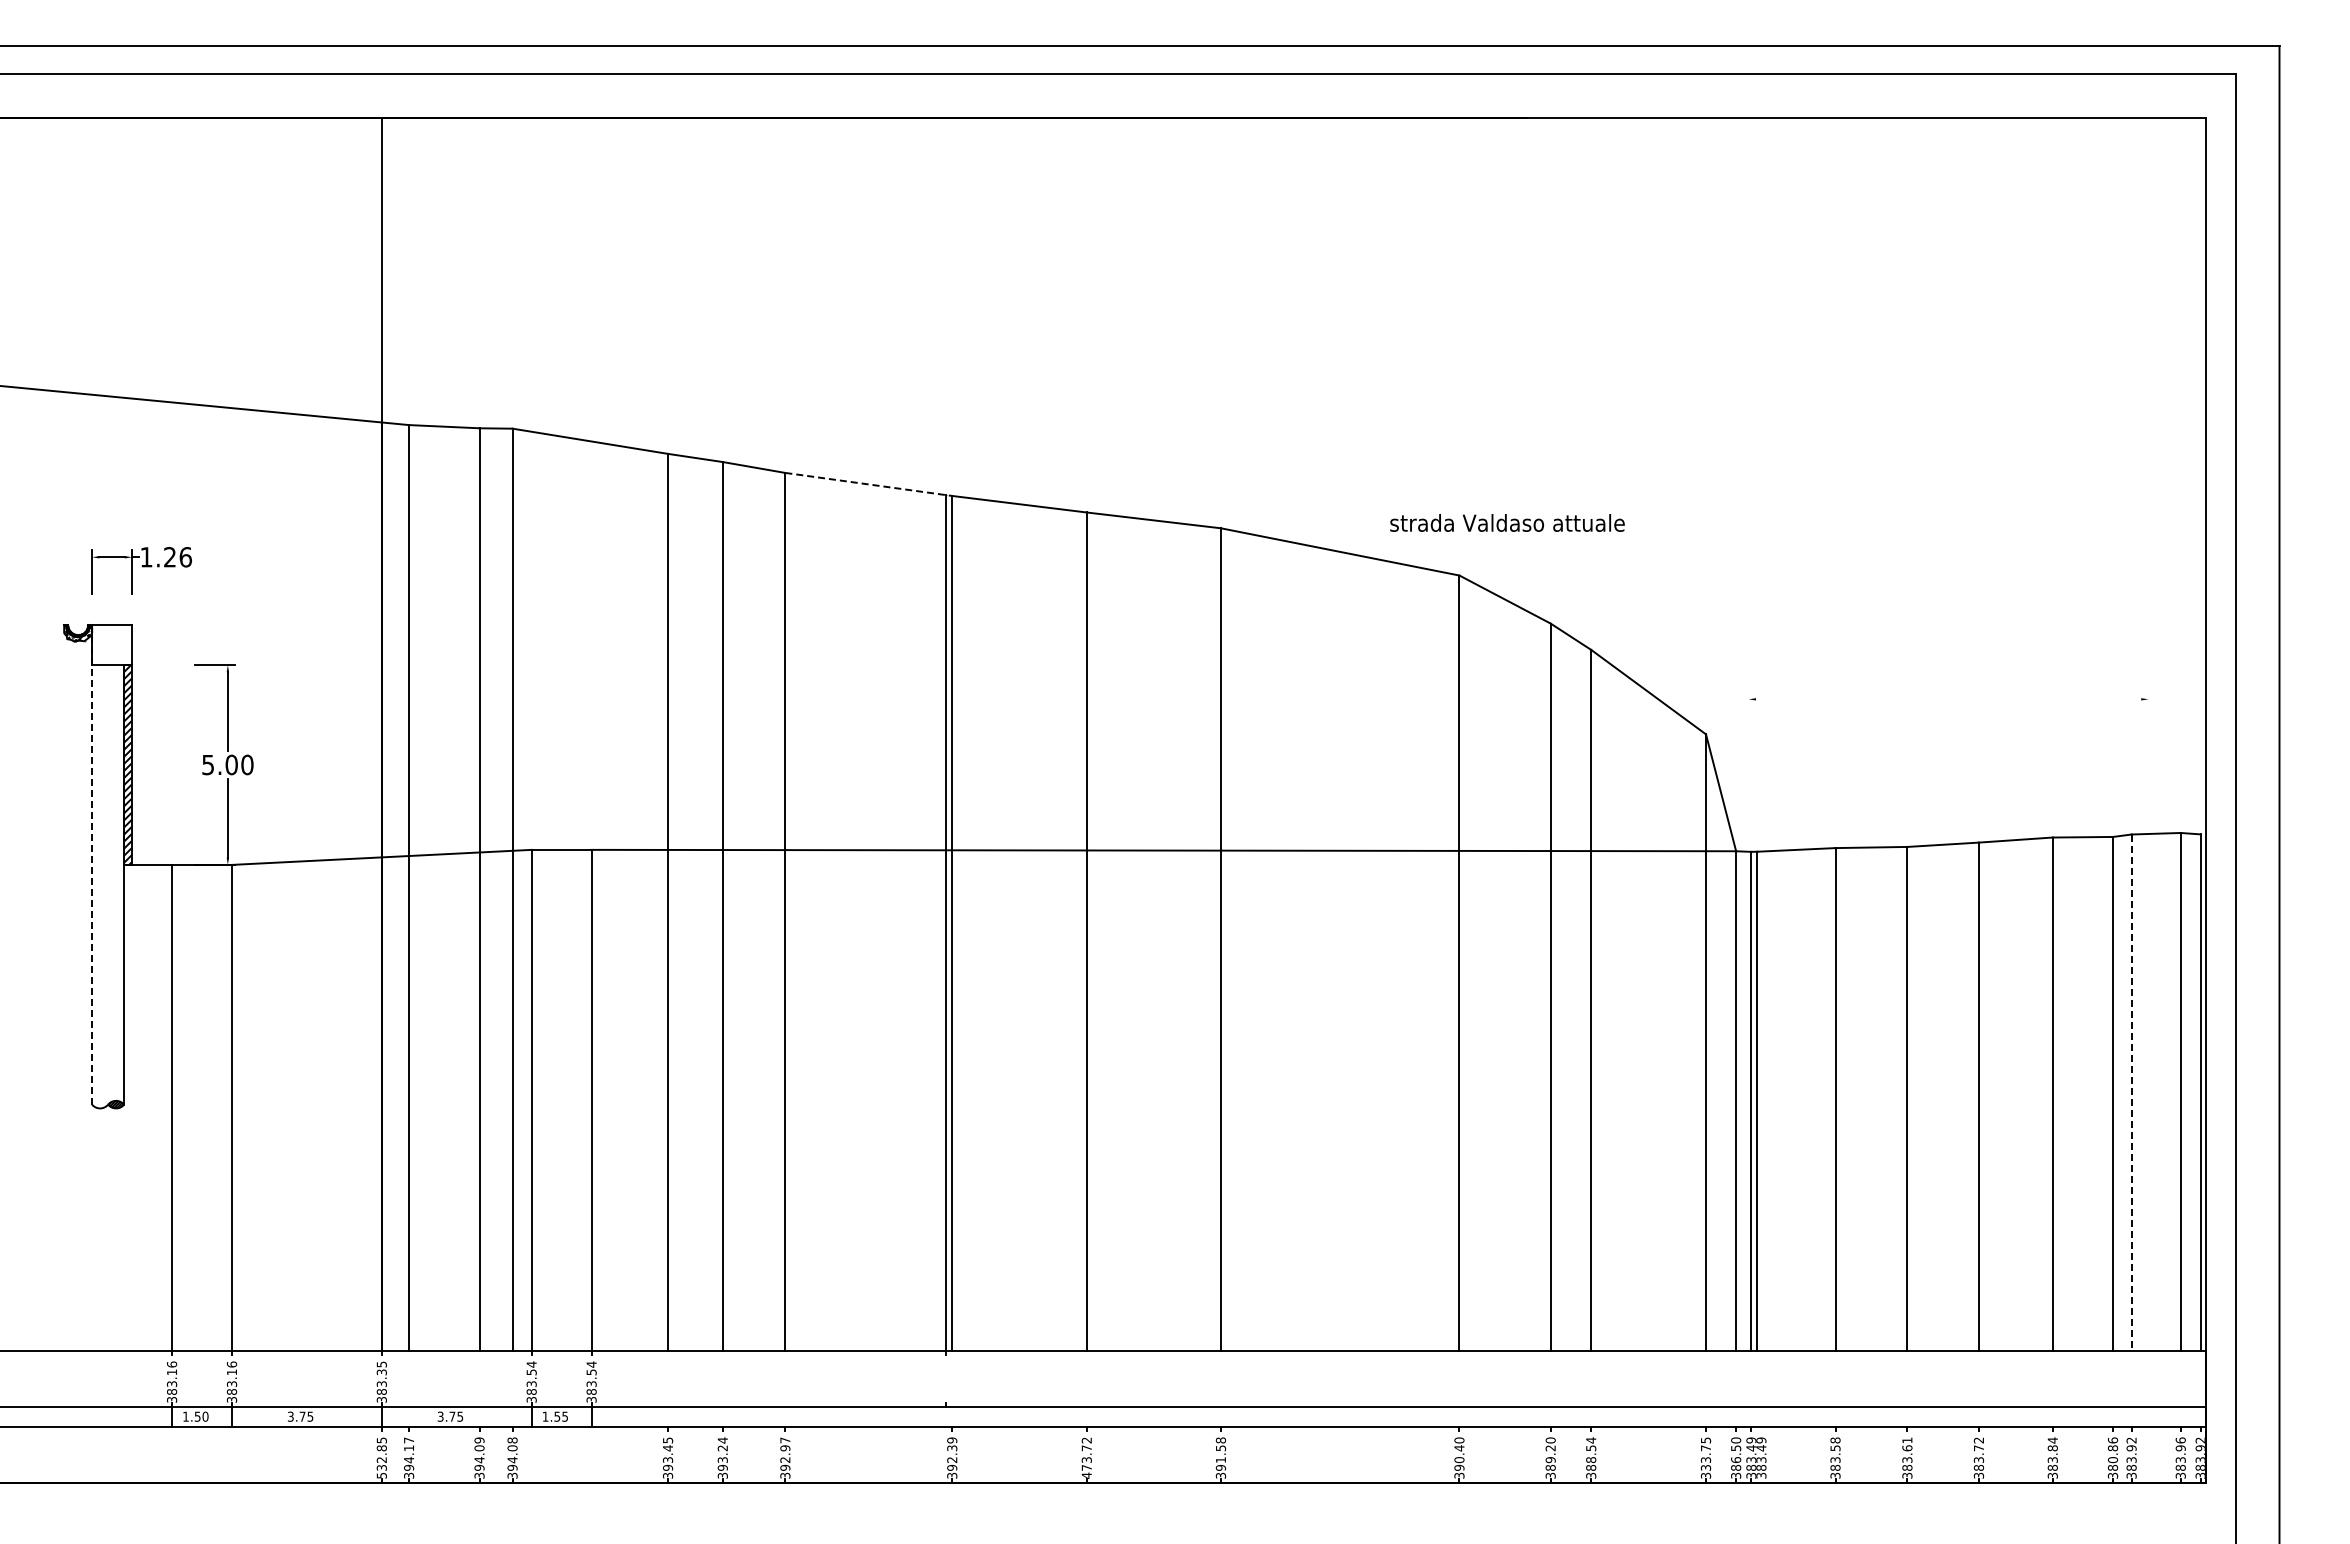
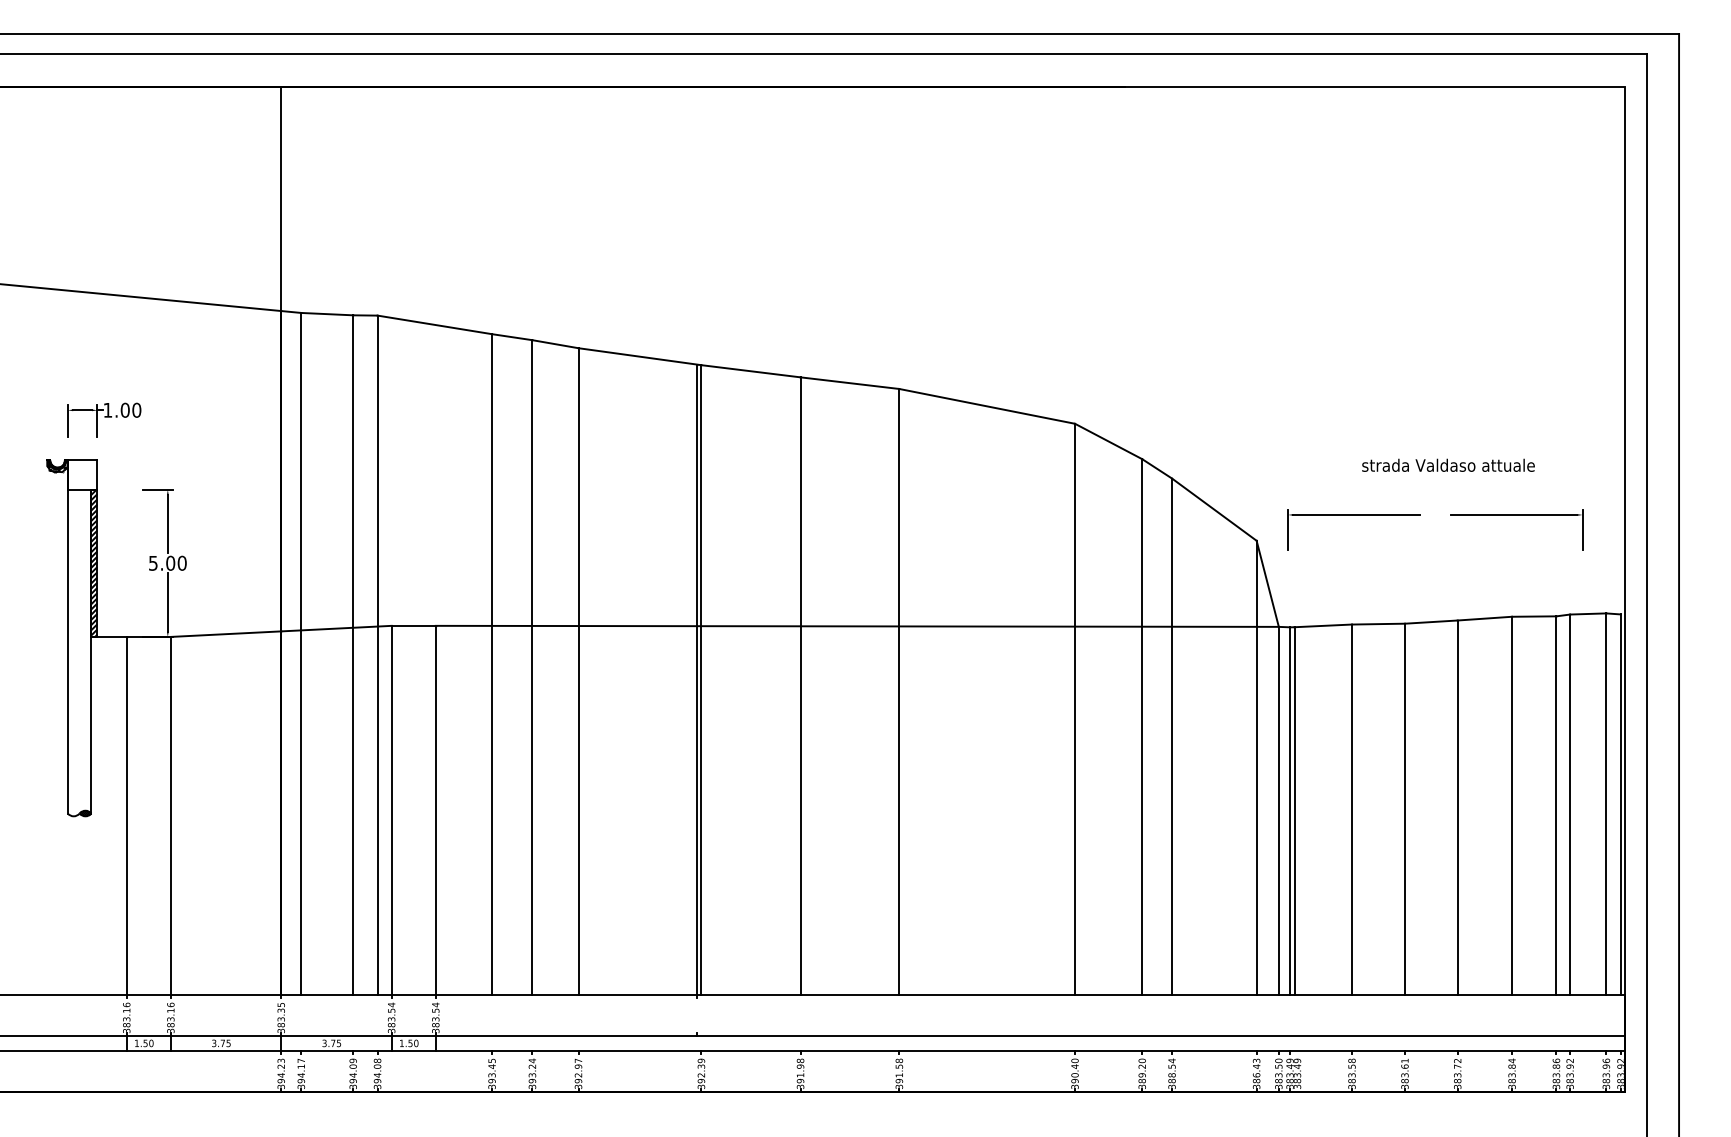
line: (869, 484) -> (640, 356), dashed -> solid
text: (1507, 522) -> (1448, 465), moved
text: (178, 557) -> (131, 410), 1.26 -> 1.00
line: (1841, 699) -> (1356, 515), added
line: (2055, 699) -> (1514, 515), added
line: (1748, 719) -> (1287, 529), added
line: (2148, 719) -> (1582, 529), added
line: (92, 864) -> (68, 636), dashed -> solid
line: (2131, 1093) -> (1570, 805), dashed -> solid
text: (565, 1416) -> (416, 1043), 1.55 -> 1.50
text: (1705, 1453) -> (1256, 1070), 333.75 -> 386.43
text: (381, 1457) -> (281, 1073), 532.85 -> 394.23
text: (1086, 1457) -> (800, 1073), 473.72 -> 391.98
text: (1736, 1460) -> (1279, 1075), 386.50 -> 383.50
text: (2113, 1460) -> (1556, 1075), 380.86 -> 383.86

